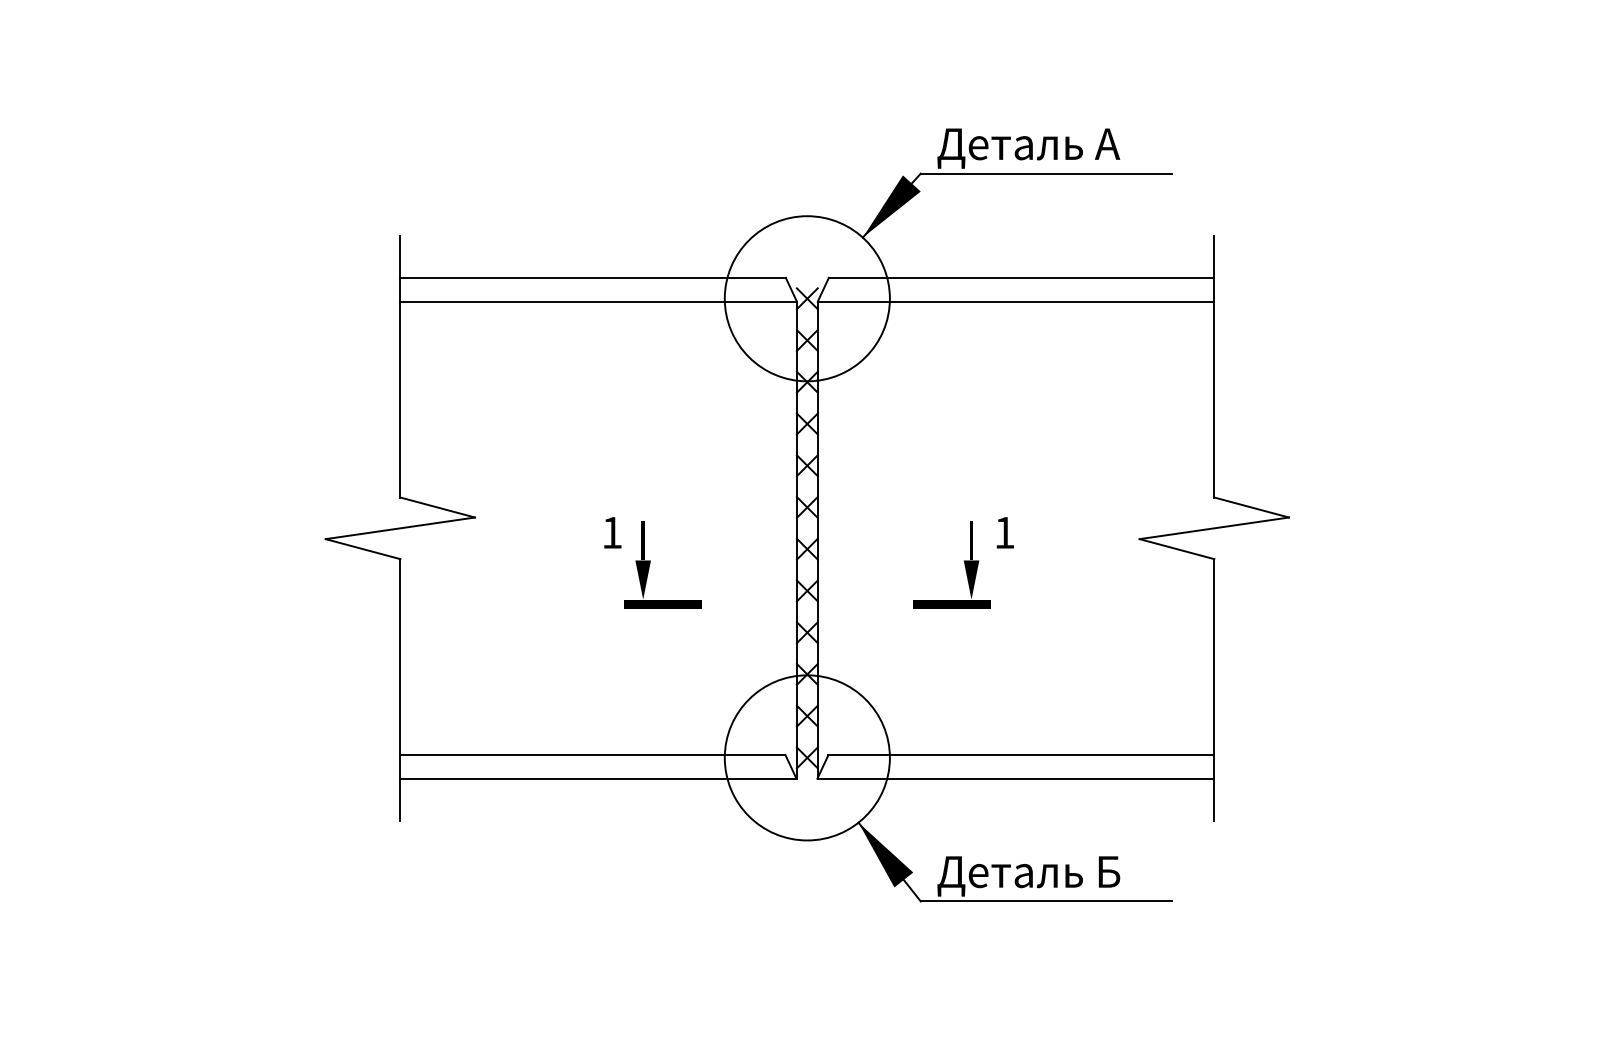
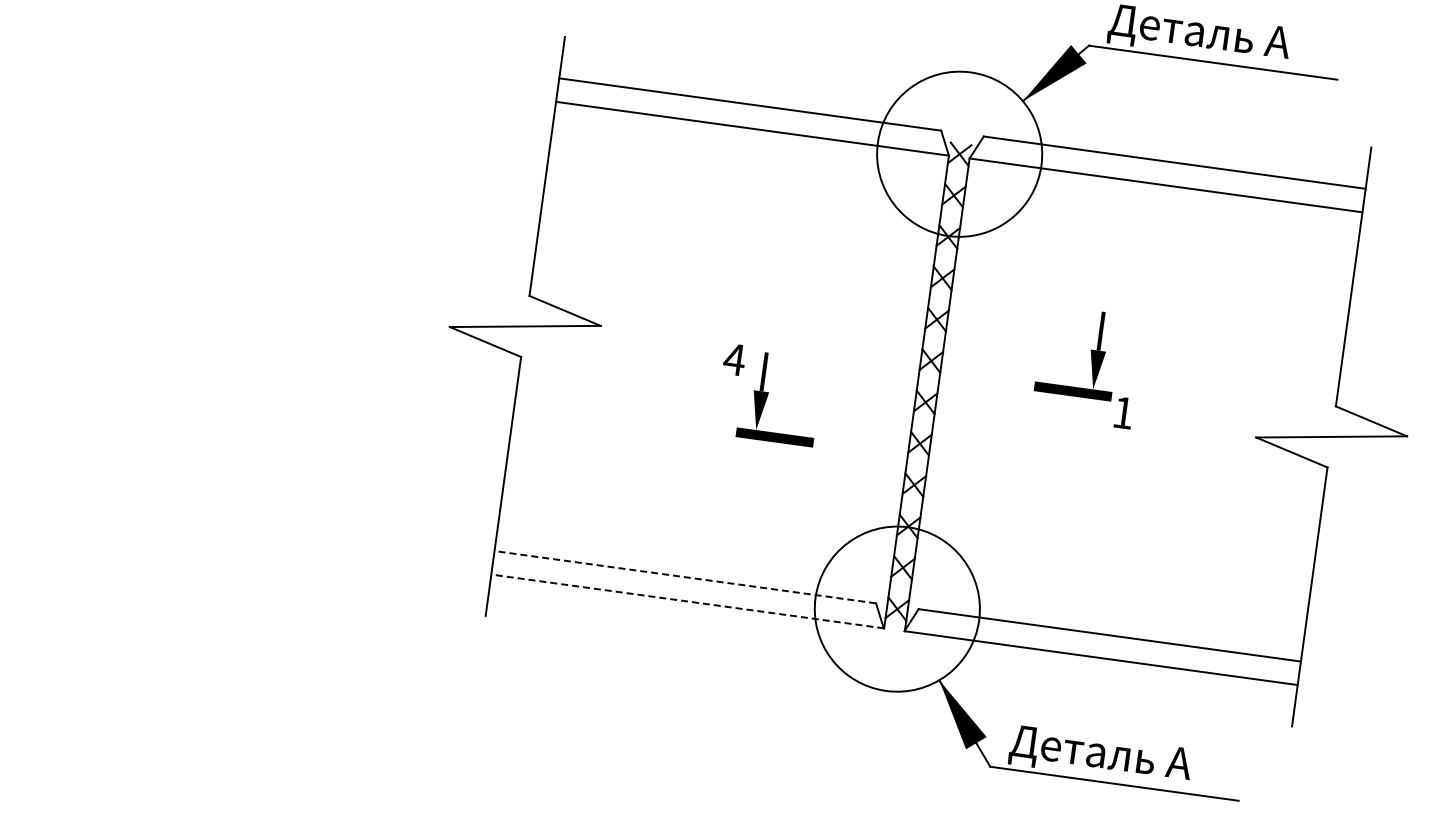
text: (611, 532) -> (733, 359), 1 -> 4
part: (963, 560) -> (1090, 349), moved
line: (592, 755) -> (684, 577), solid -> dashed
line: (598, 778) -> (687, 601), solid -> dashed
text: (1107, 871) -> (1179, 762), Деталь Б -> Деталь А

